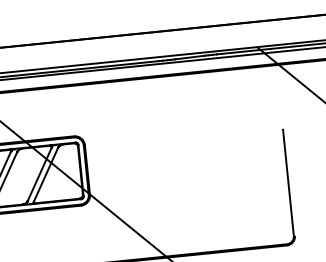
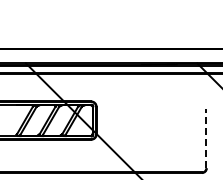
line: (288, 182) -> (206, 138), solid -> dashed

